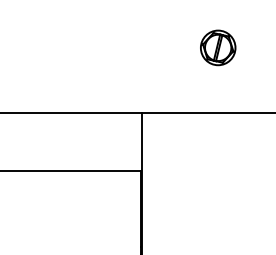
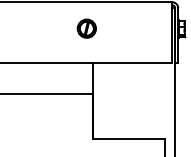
part: (217, 47) -> (86, 28), moved

